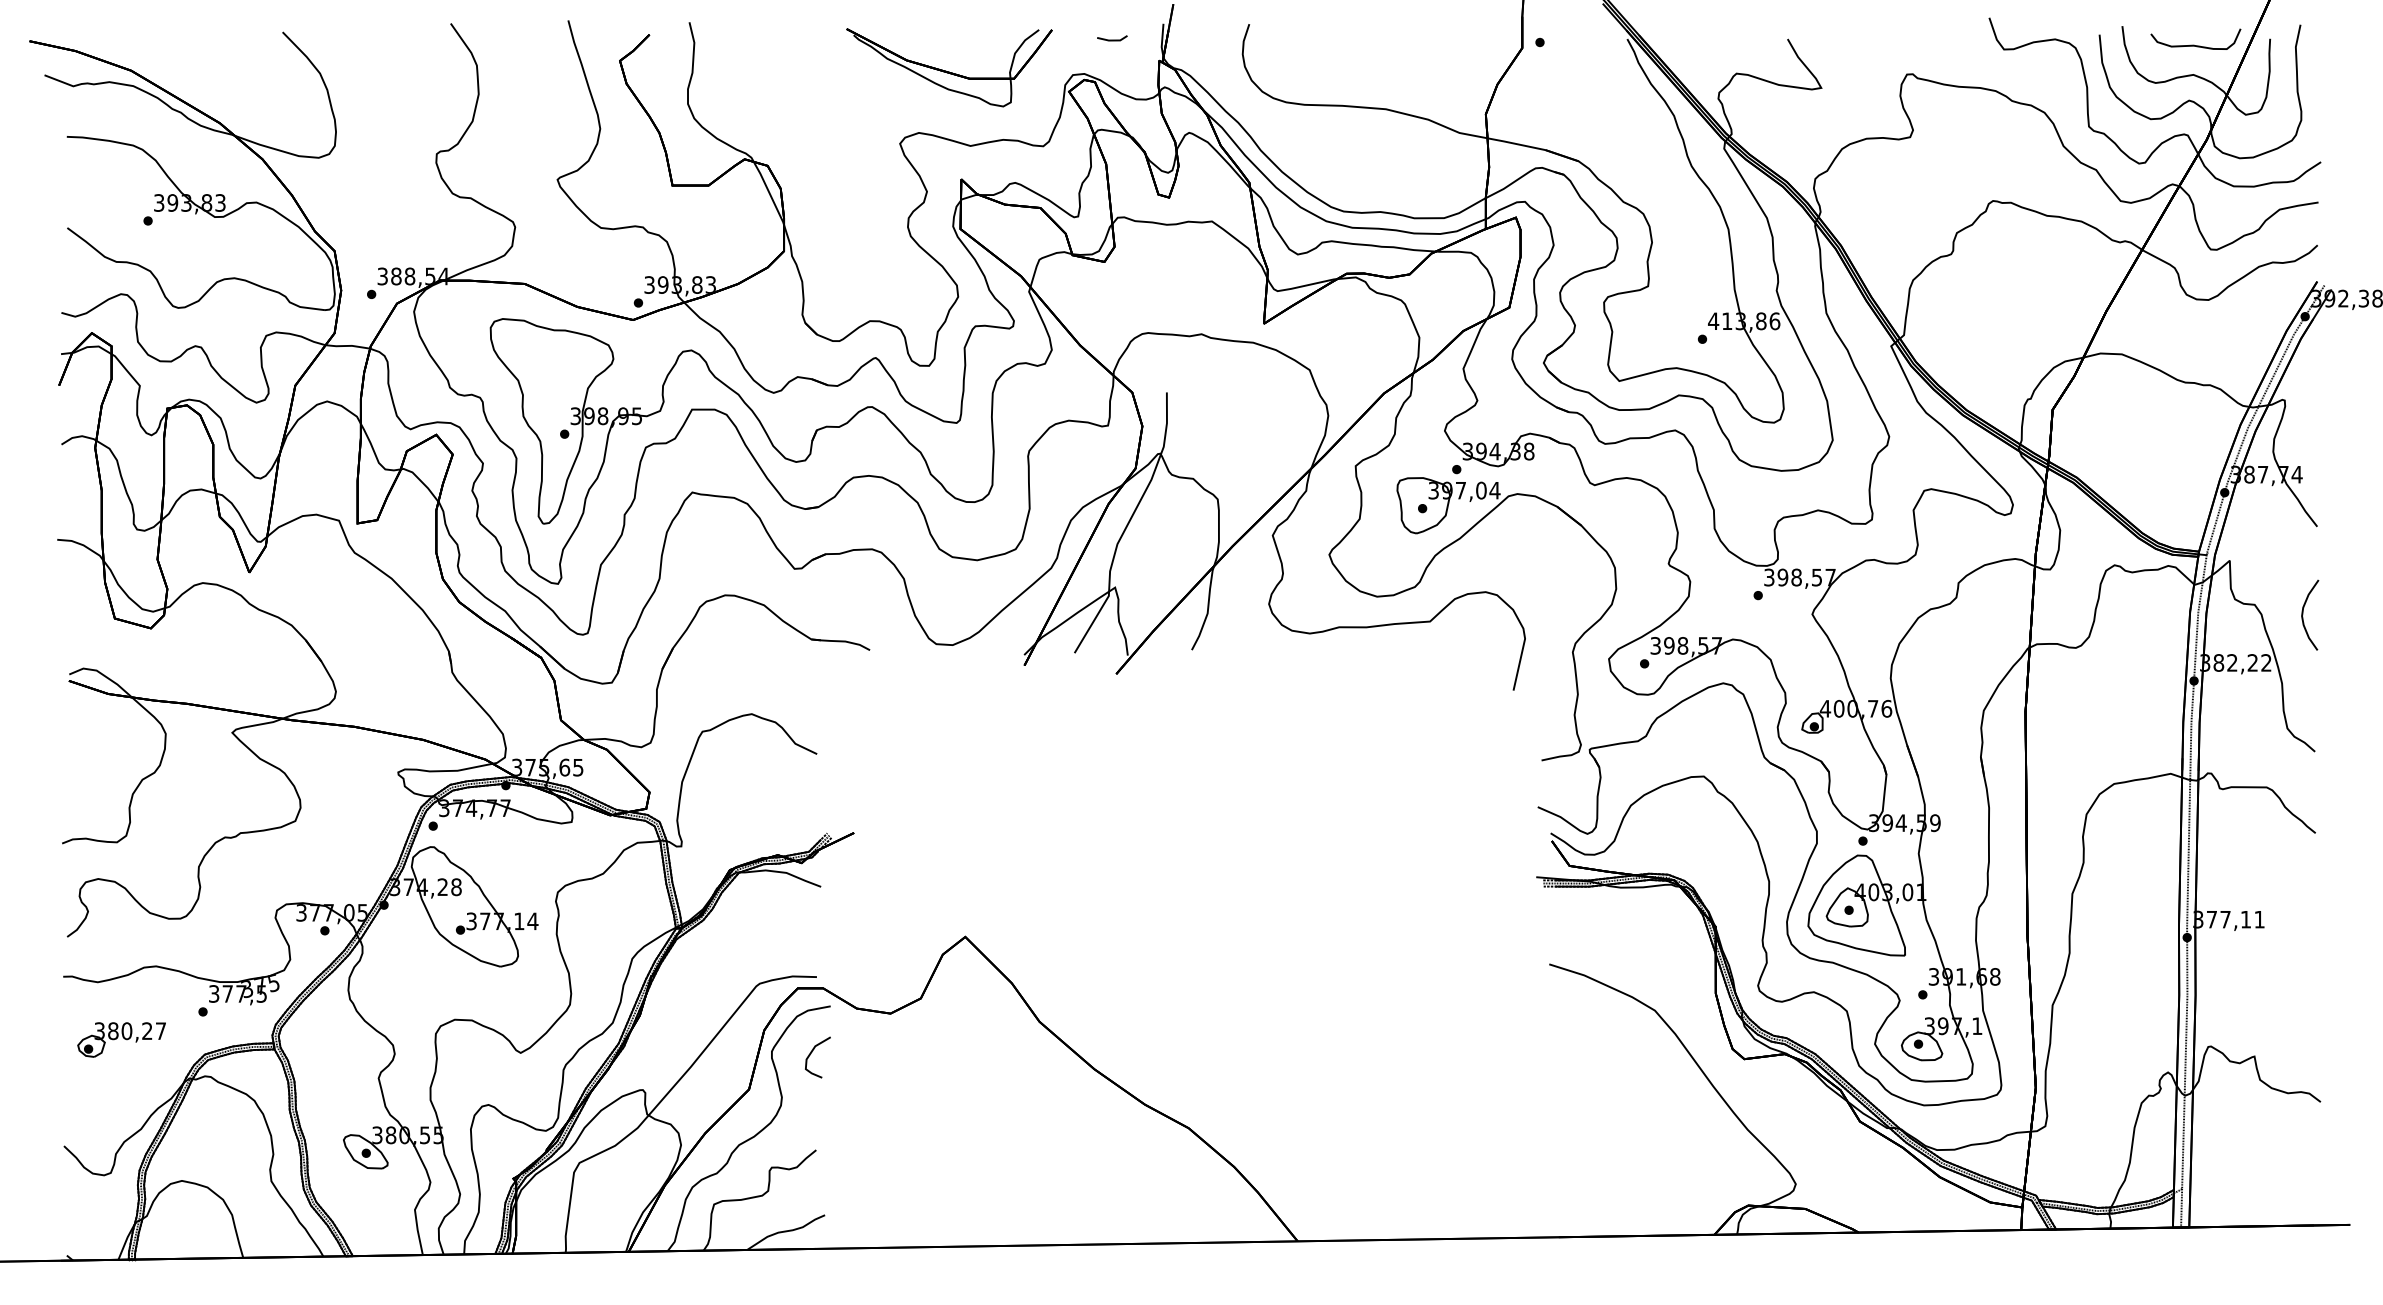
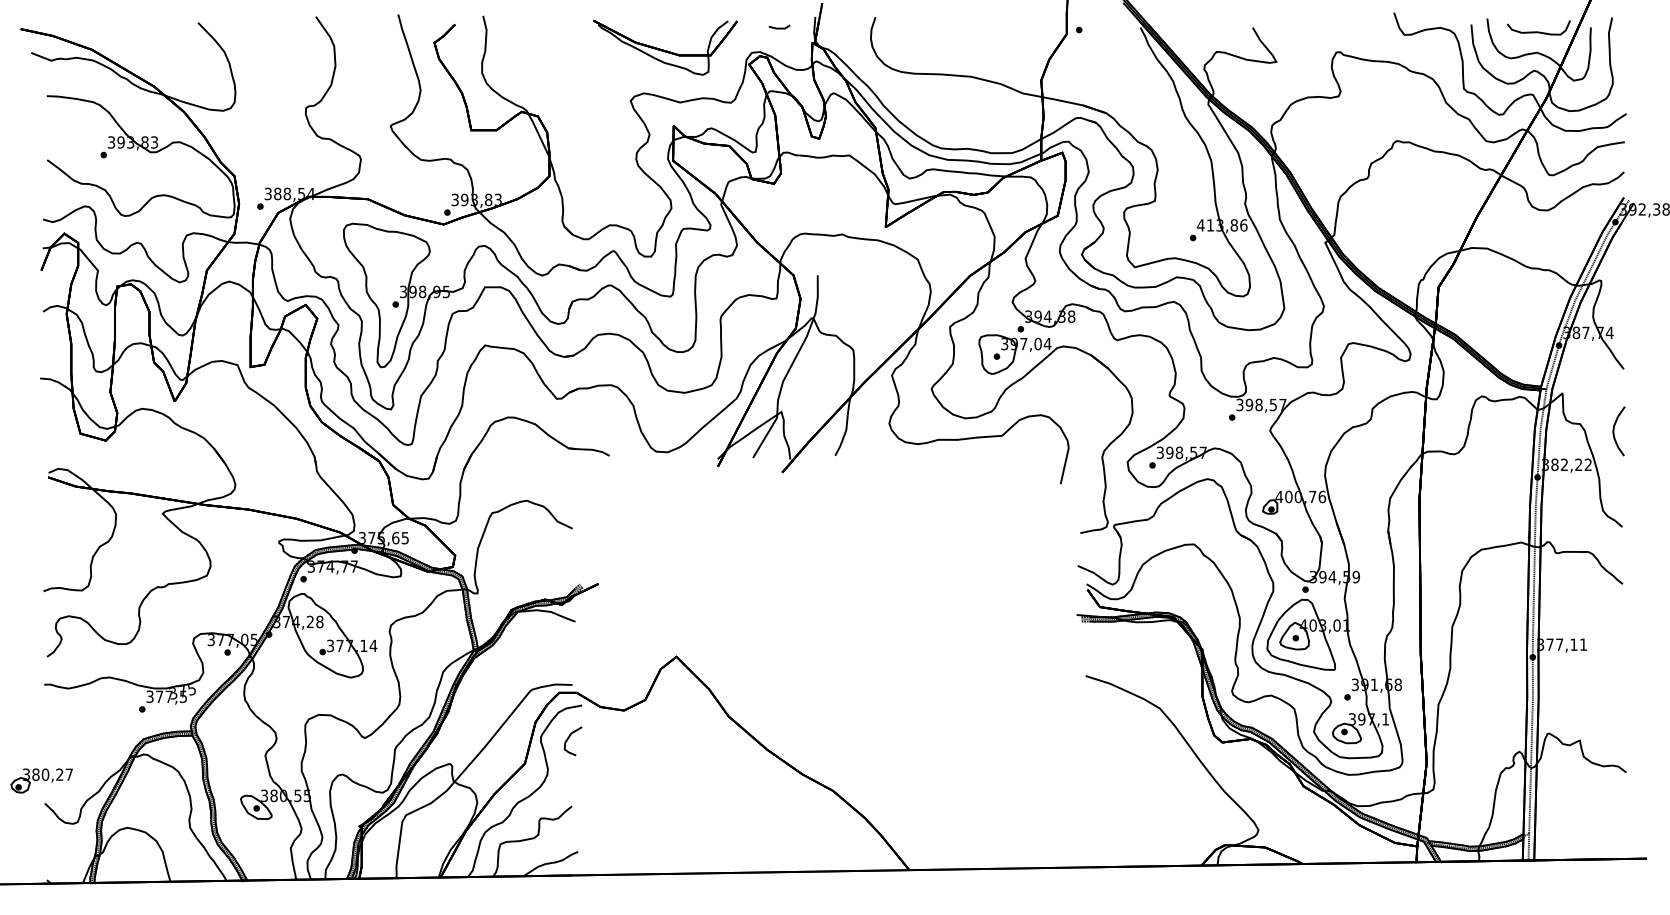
part: (121, 1039) -> (41, 780), moved

